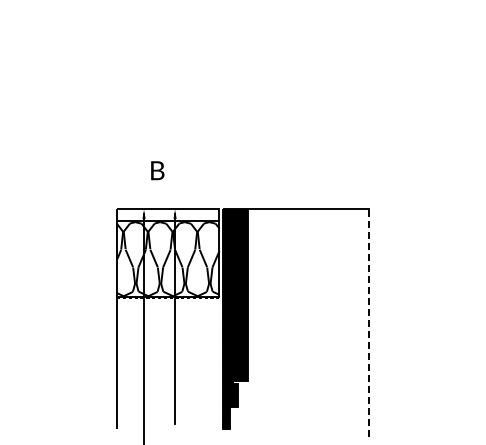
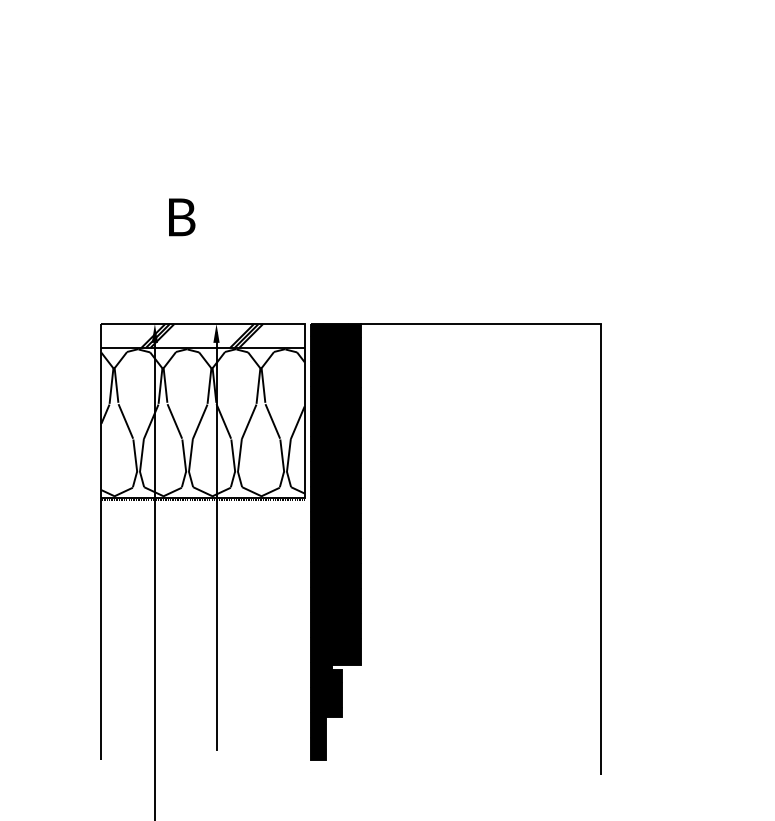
text: (157, 170) -> (181, 216), moved
hatch: (167, 215) -> (201, 336), added
line: (368, 323) -> (600, 550), dashed -> solid

